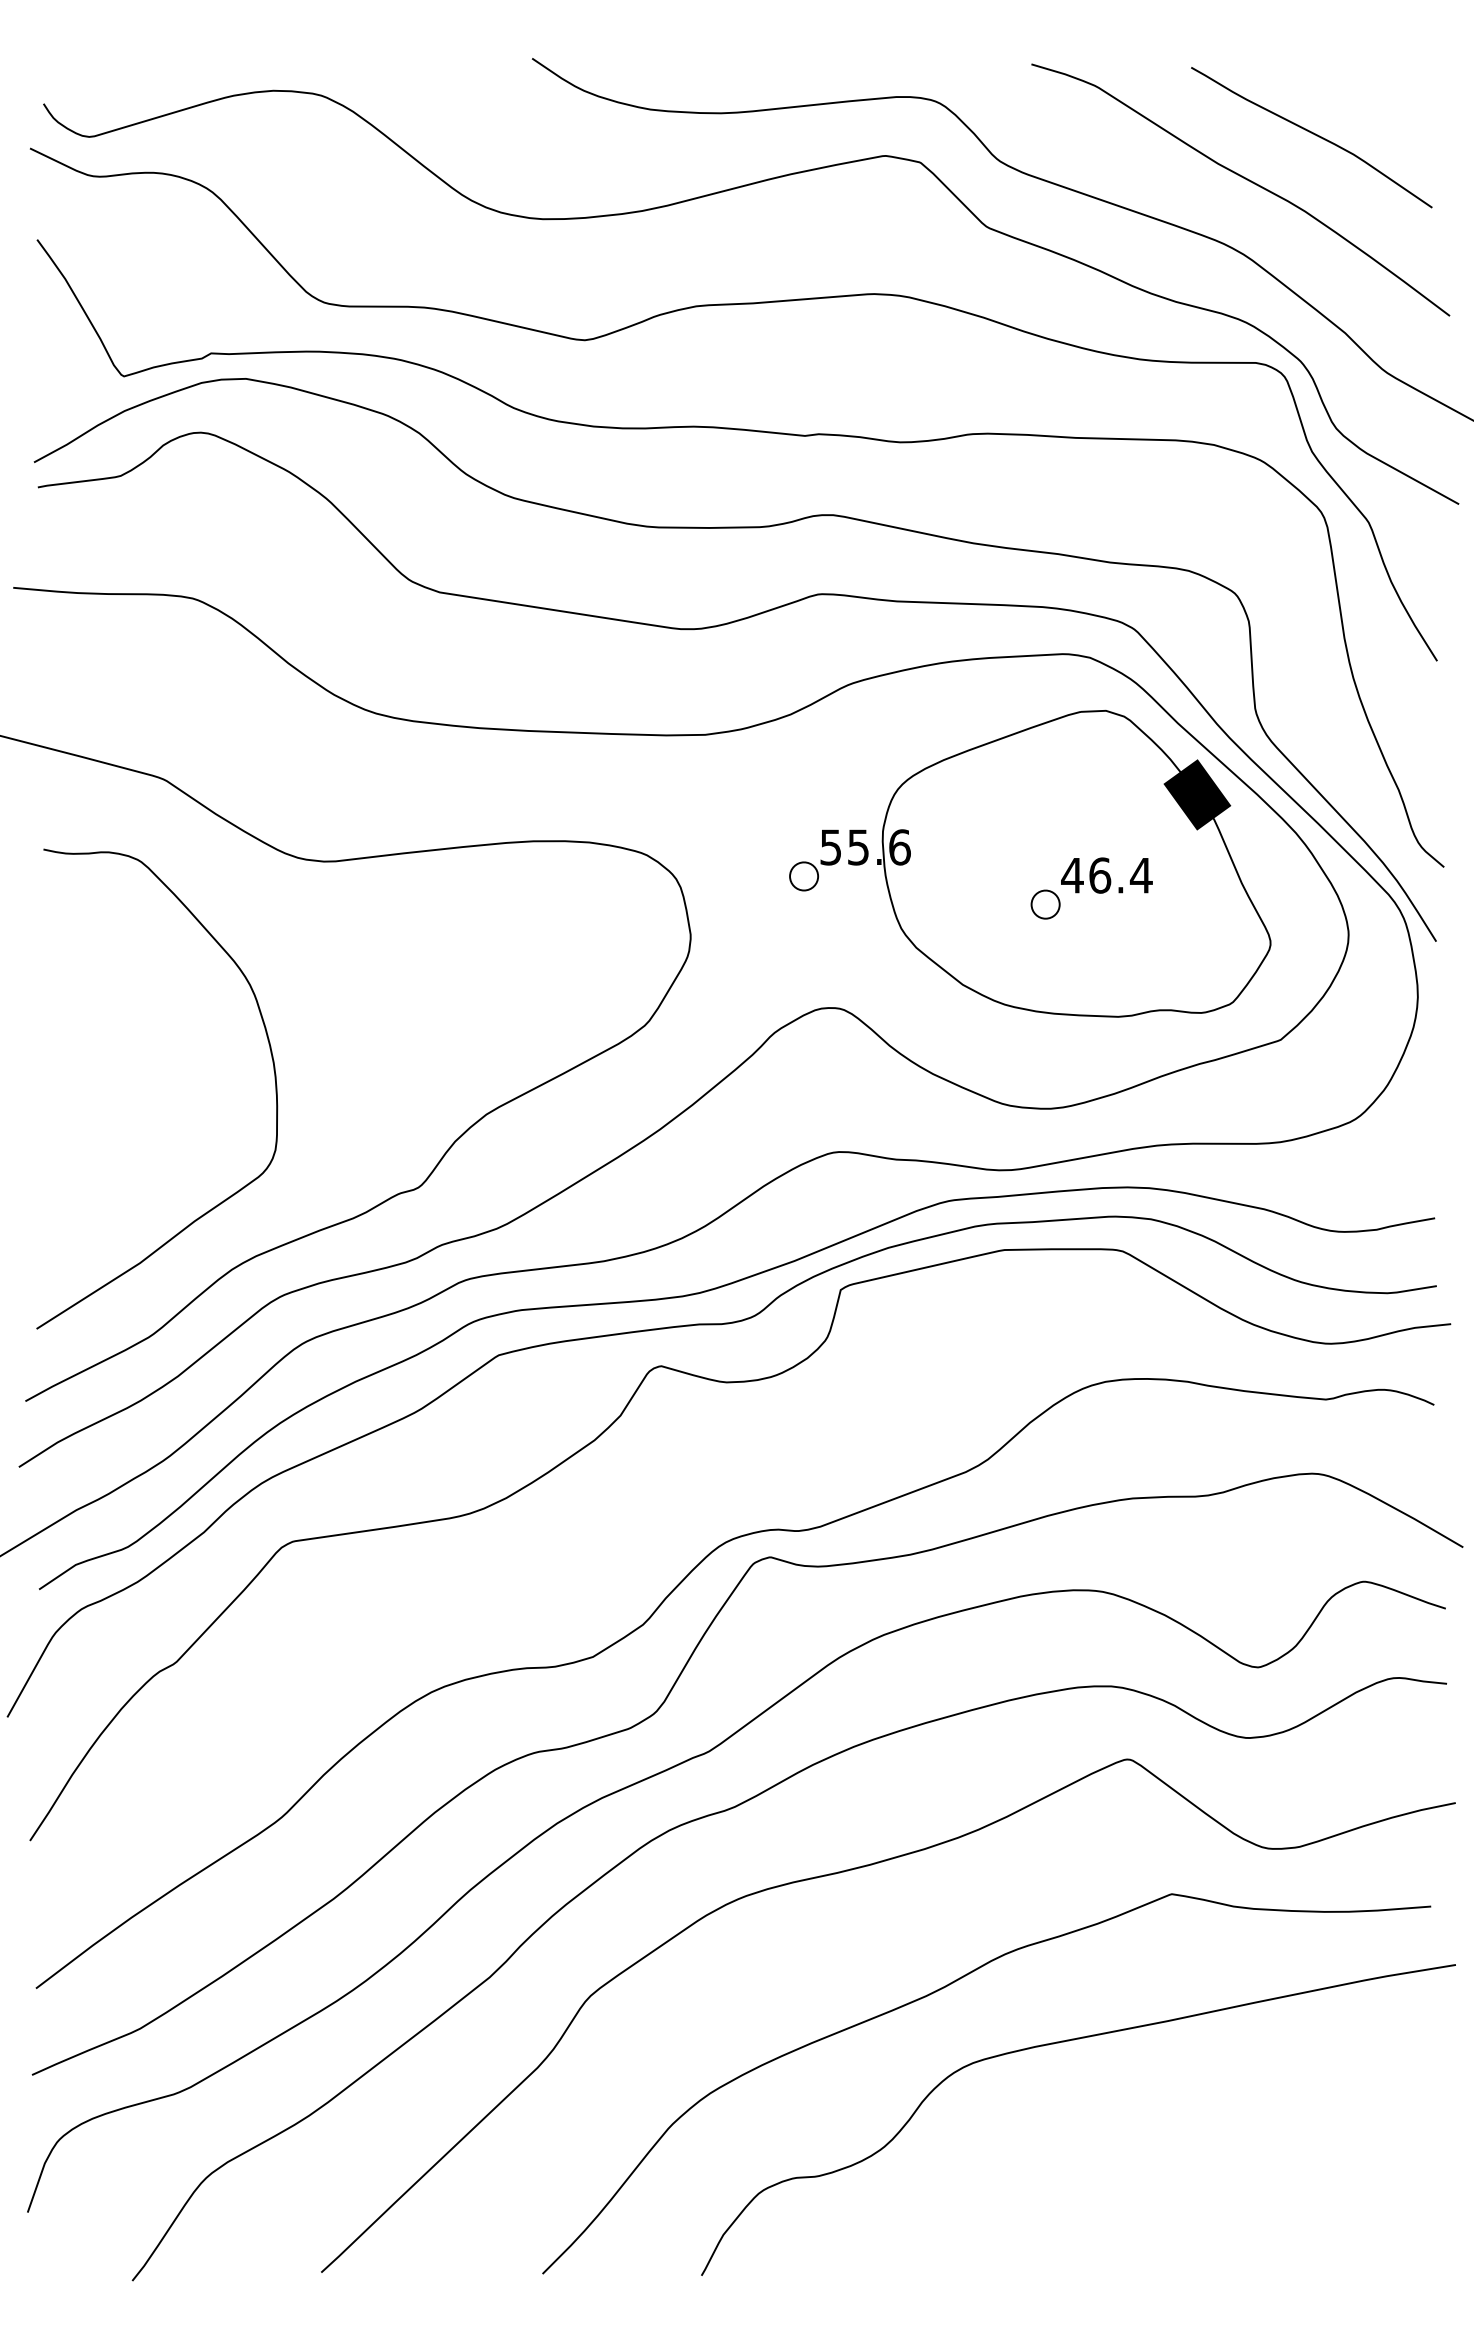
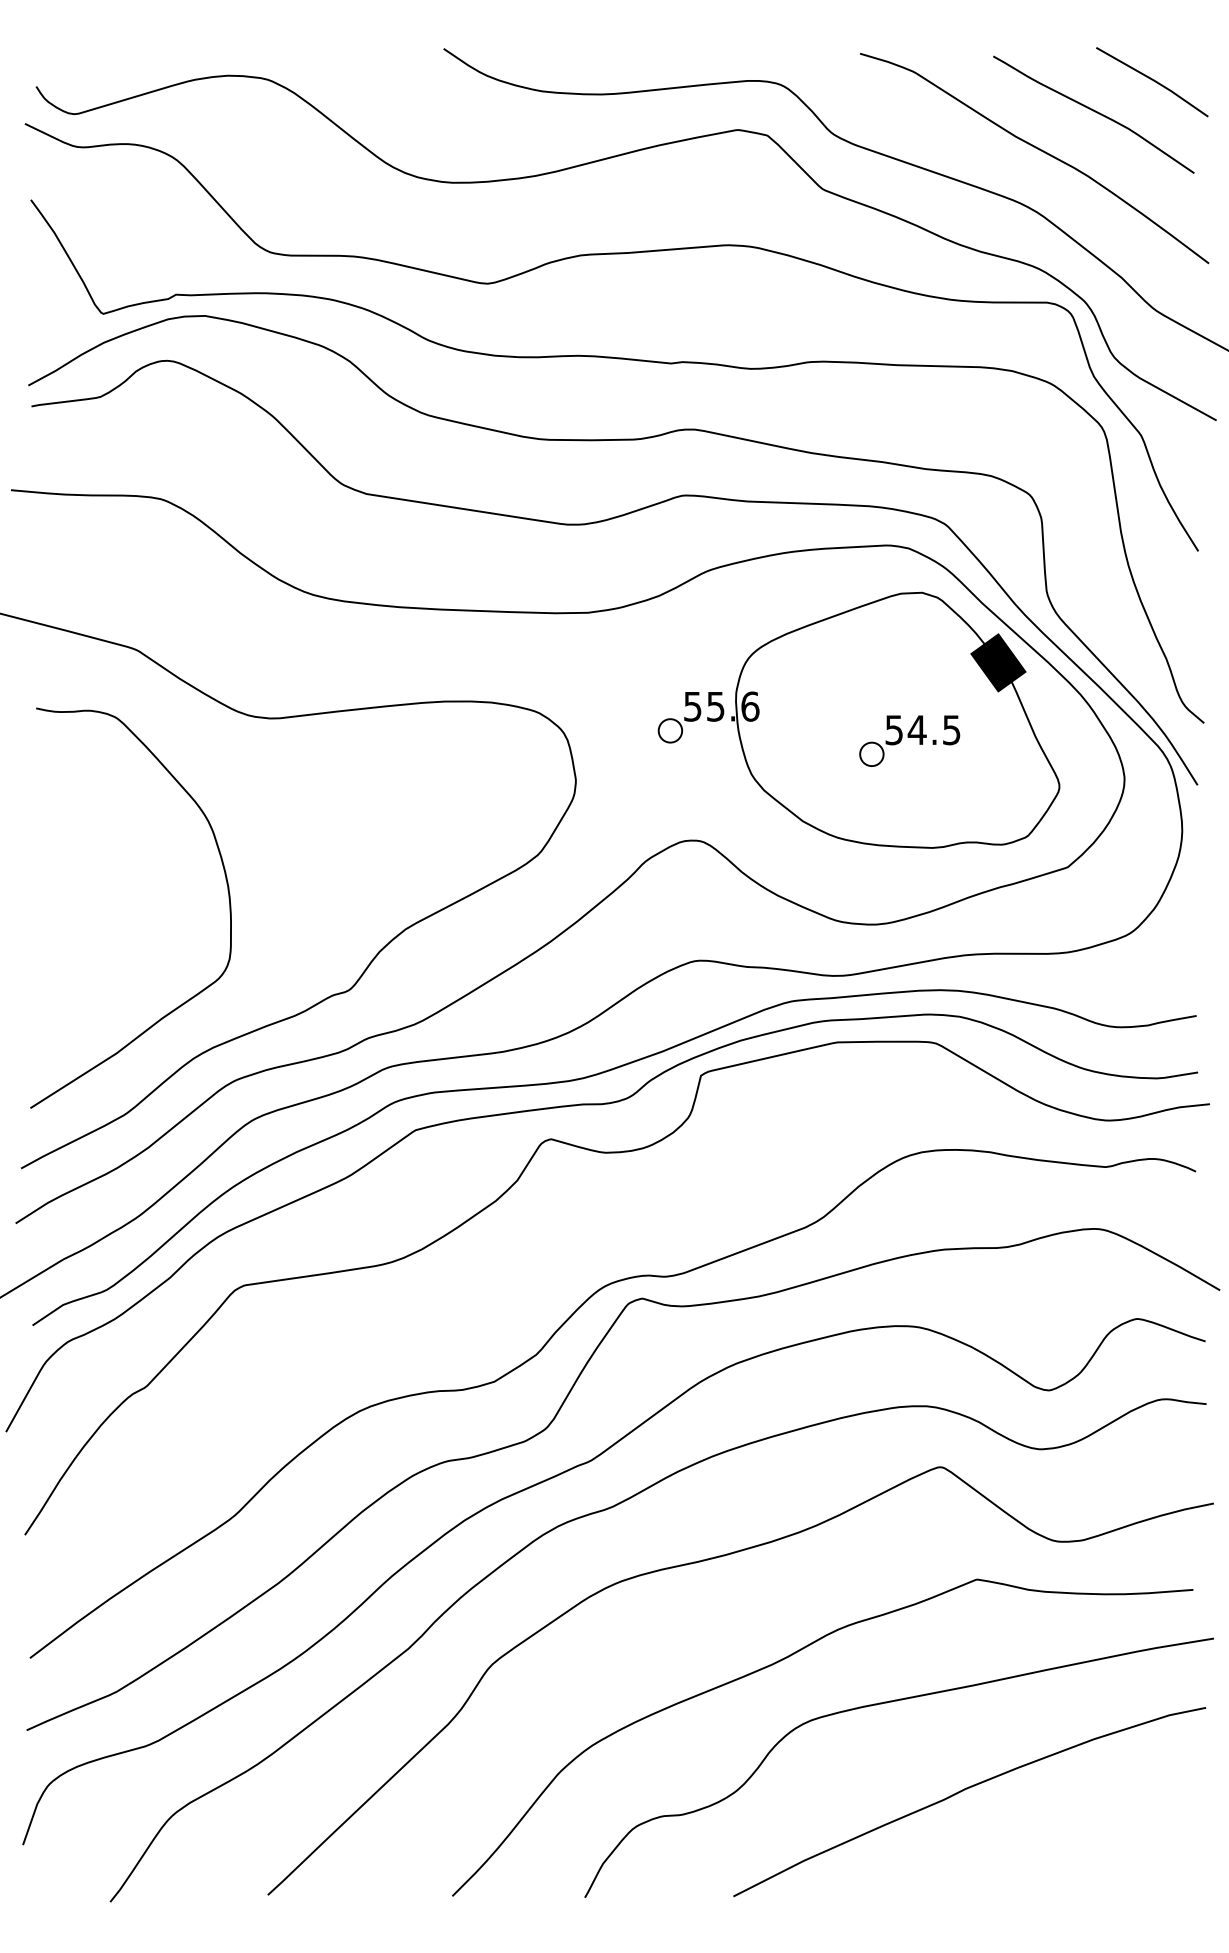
line: (1383, 97) -> (1153, 81), added
text: (1106, 875) -> (922, 730), 46.4 -> 54.5
curve: (1155, 2148) -> (963, 1791), added

